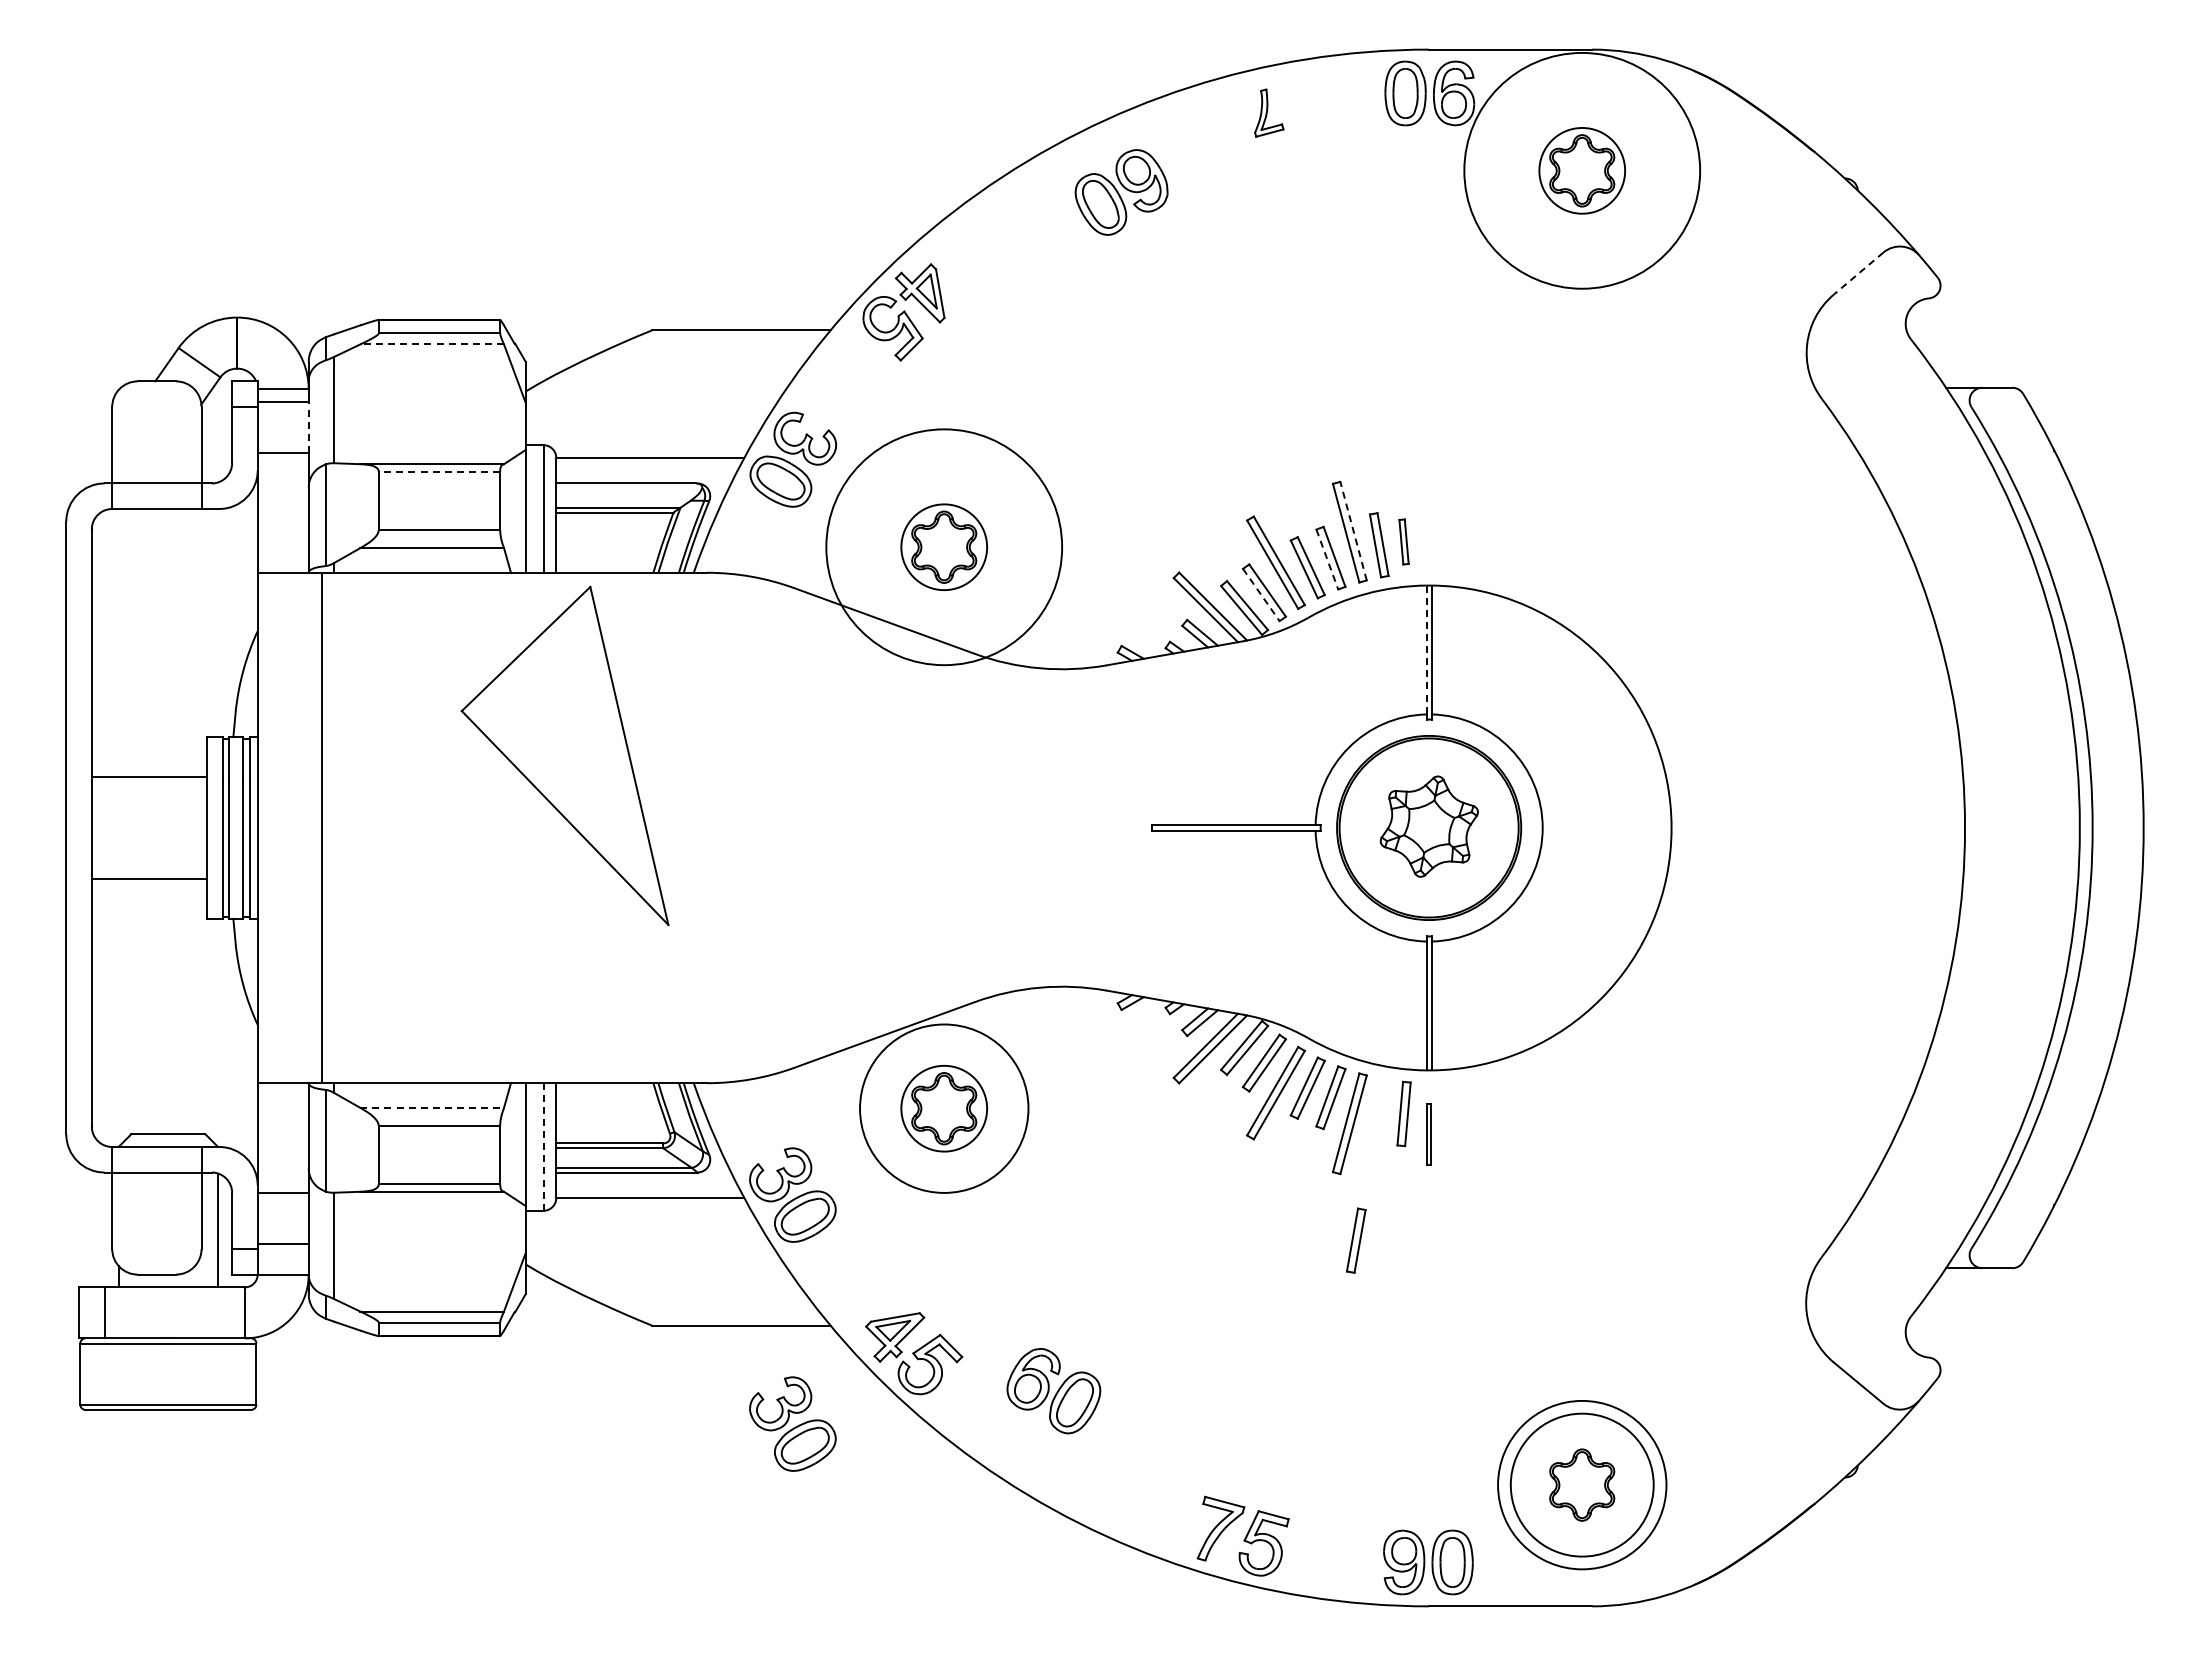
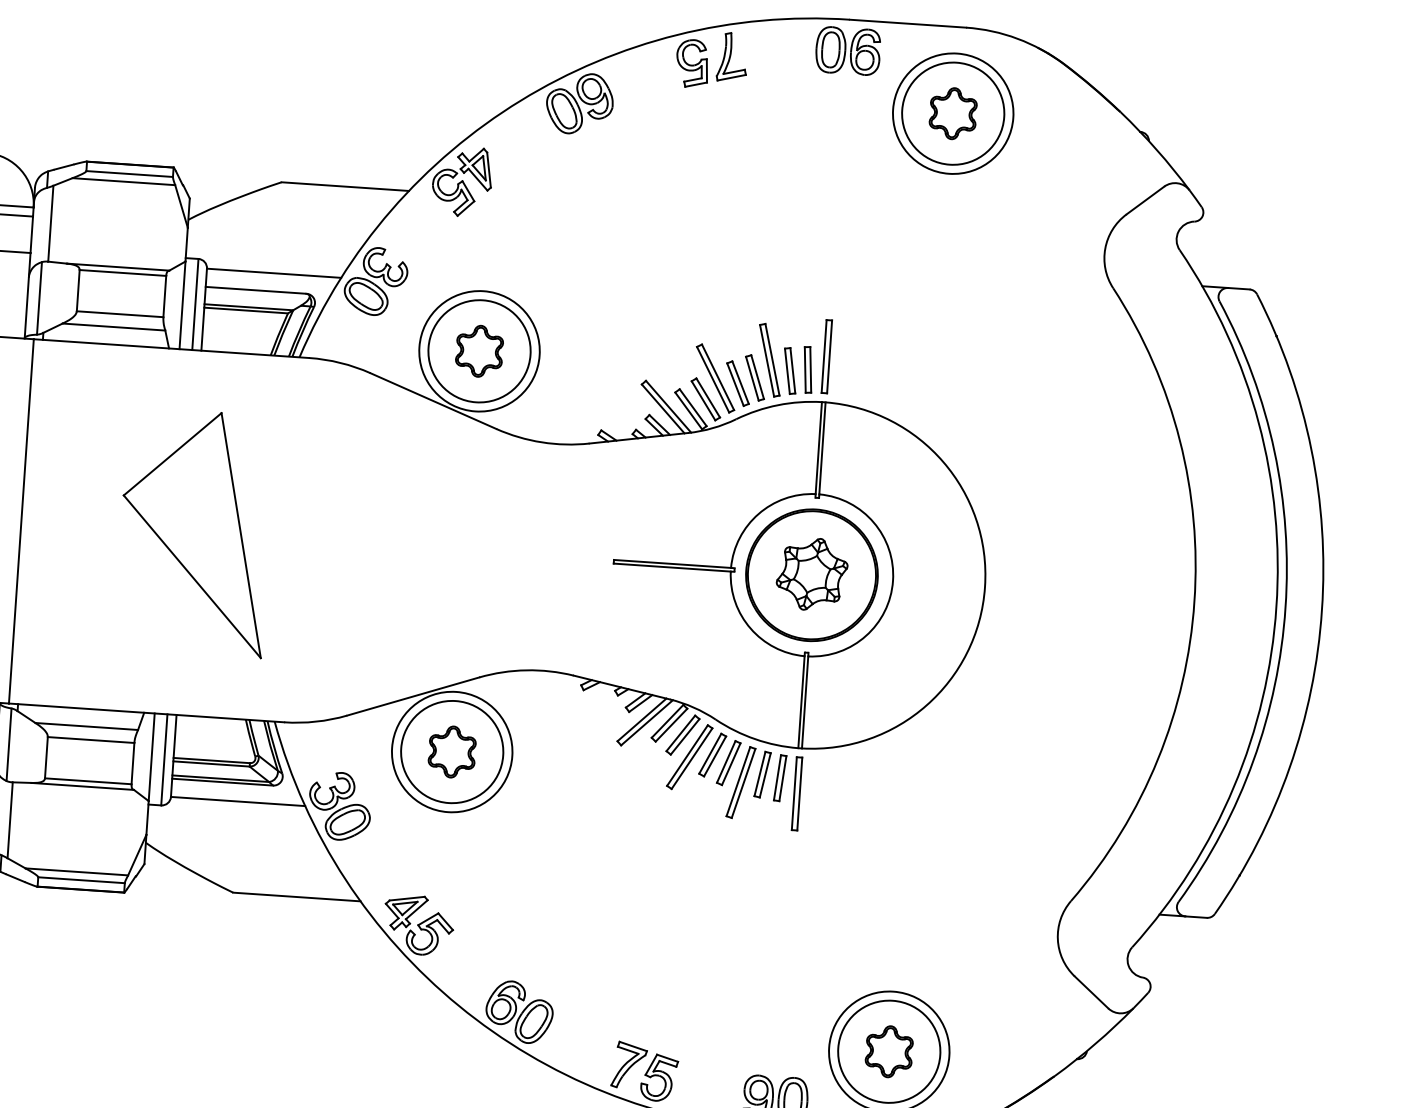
part: (1269, 112) -> (732, 56), size x1.43
part: (1213, 125) -> (692, 63), added
circle: (1581, 170) -> (952, 113), size x1.67
circle: (1582, 170) -> (953, 113), size x0.71
part: (1121, 192) -> (579, 103), moved
line: (1858, 273) -> (1145, 200), dashed -> solid
line: (432, 344) -> (124, 181), dashed -> solid
line: (308, 427) -> (31, 234), dashed -> solid
line: (439, 471) -> (122, 272), dashed -> solid
part: (1428, 521) -> (826, 356), added
line: (1353, 530) -> (772, 359), dashed -> solid
part: (1403, 541) -> (807, 369), size x1.43
circle: (943, 546) -> (479, 350), size x1.67
circle: (944, 547) -> (479, 351), size x0.71
line: (1327, 559) -> (752, 378), dashed -> solid
line: (1261, 595) -> (703, 401), dashed -> solid
line: (1426, 650) -> (818, 448), dashed -> solid
part: (564, 755) -> (194, 532), moved
line: (432, 1107) -> (87, 726), dashed -> solid
circle: (943, 1108) -> (451, 751), size x1.67
part: (1428, 1133) -> (796, 793), size x1.67
line: (543, 1147) -> (164, 760), dashed -> solid
part: (1356, 1240) -> (762, 774), moved
part: (1053, 1391) -> (519, 1012), moved
part: (792, 1423) -> (328, 969), removed

